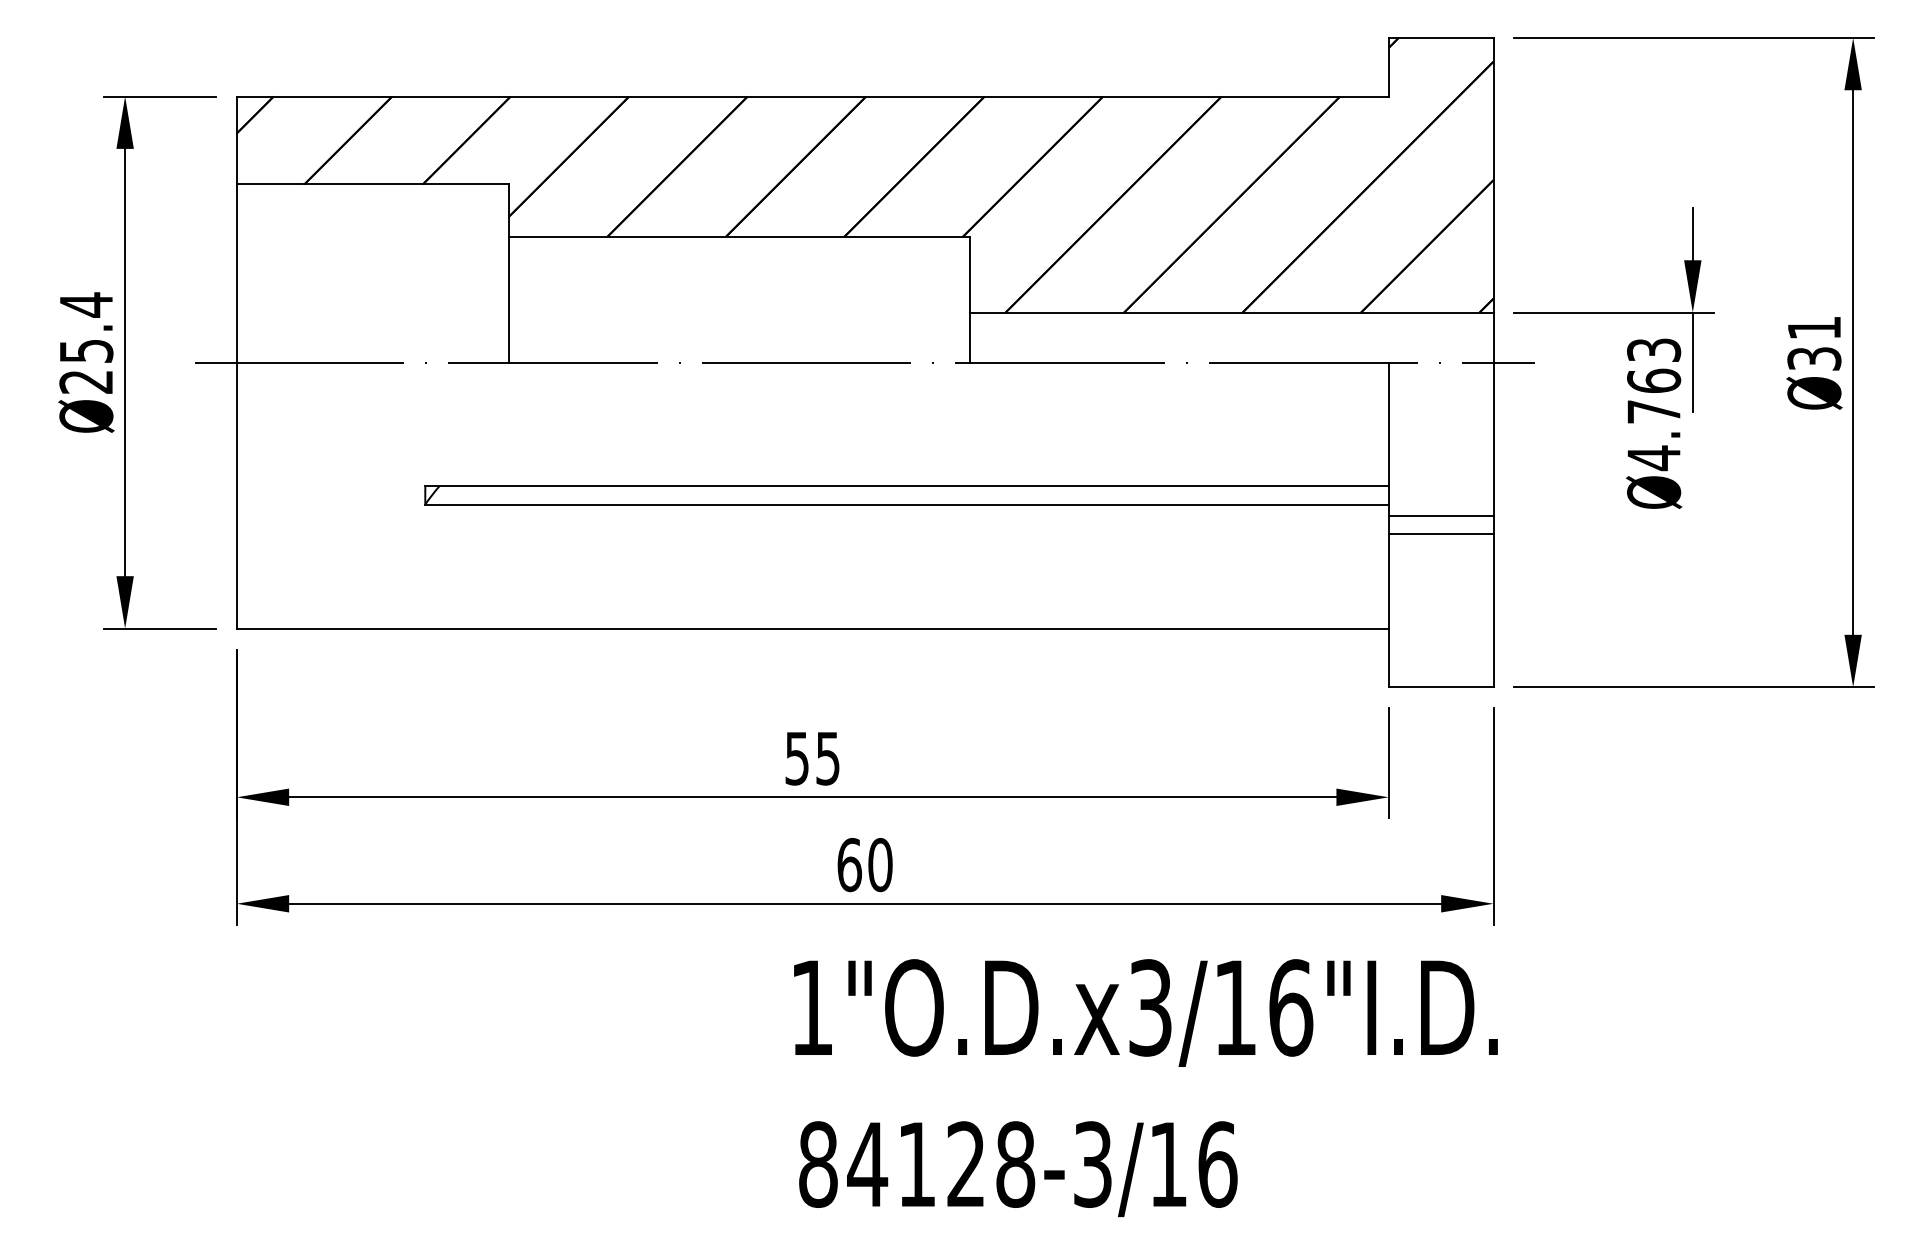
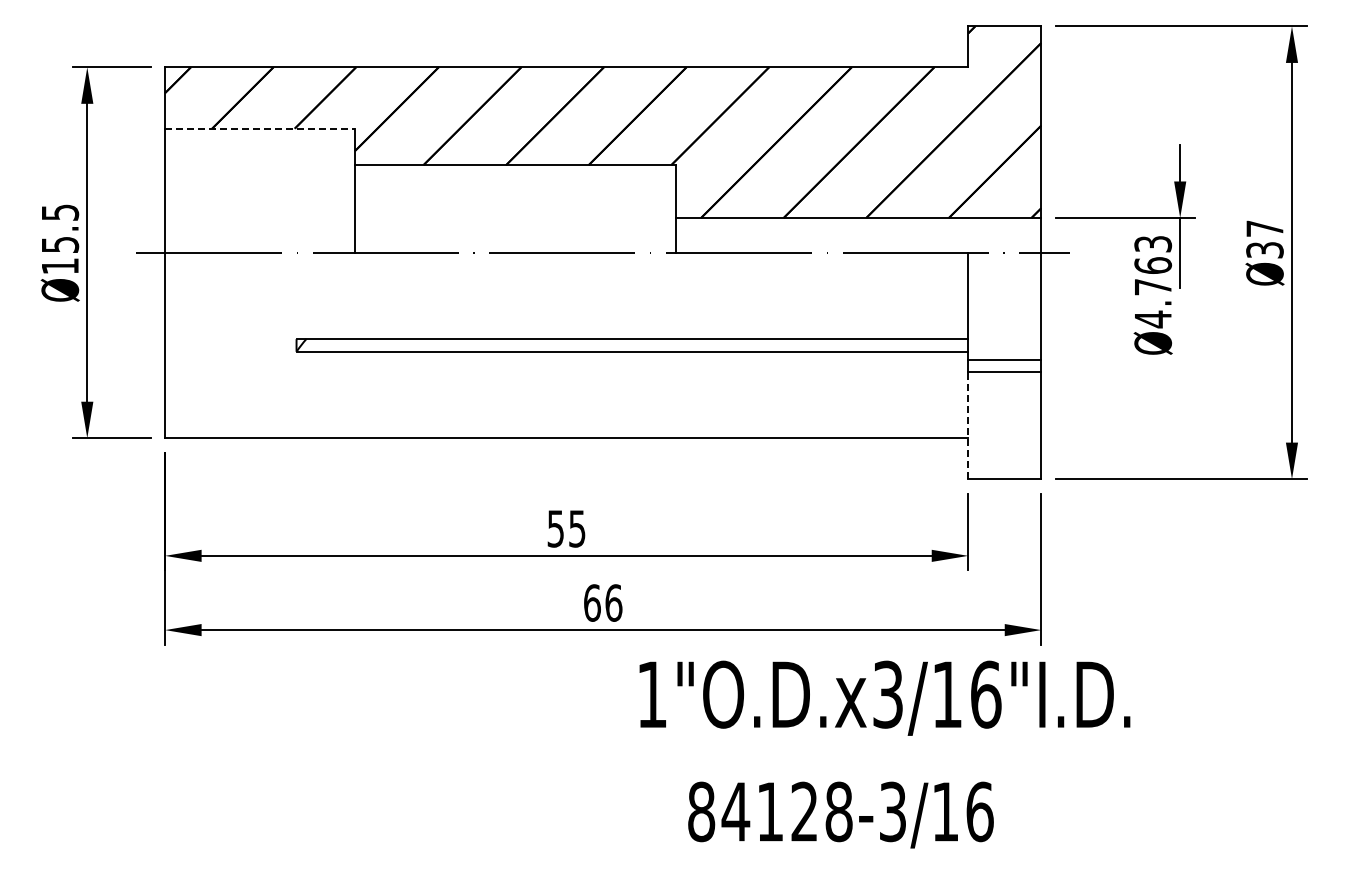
line: (373, 184) -> (260, 128), solid -> dashed
text: (1813, 327) -> (1264, 228), Ø31 -> Ø37
text: (86, 342) -> (60, 238), Ø25.4 -> Ø15.5
line: (1389, 610) -> (968, 425), solid -> dashed
text: (879, 864) -> (613, 602), 60 -> 66
text: (1145, 1011) -> (884, 697), moved
text: (1017, 1168) -> (840, 814), moved

